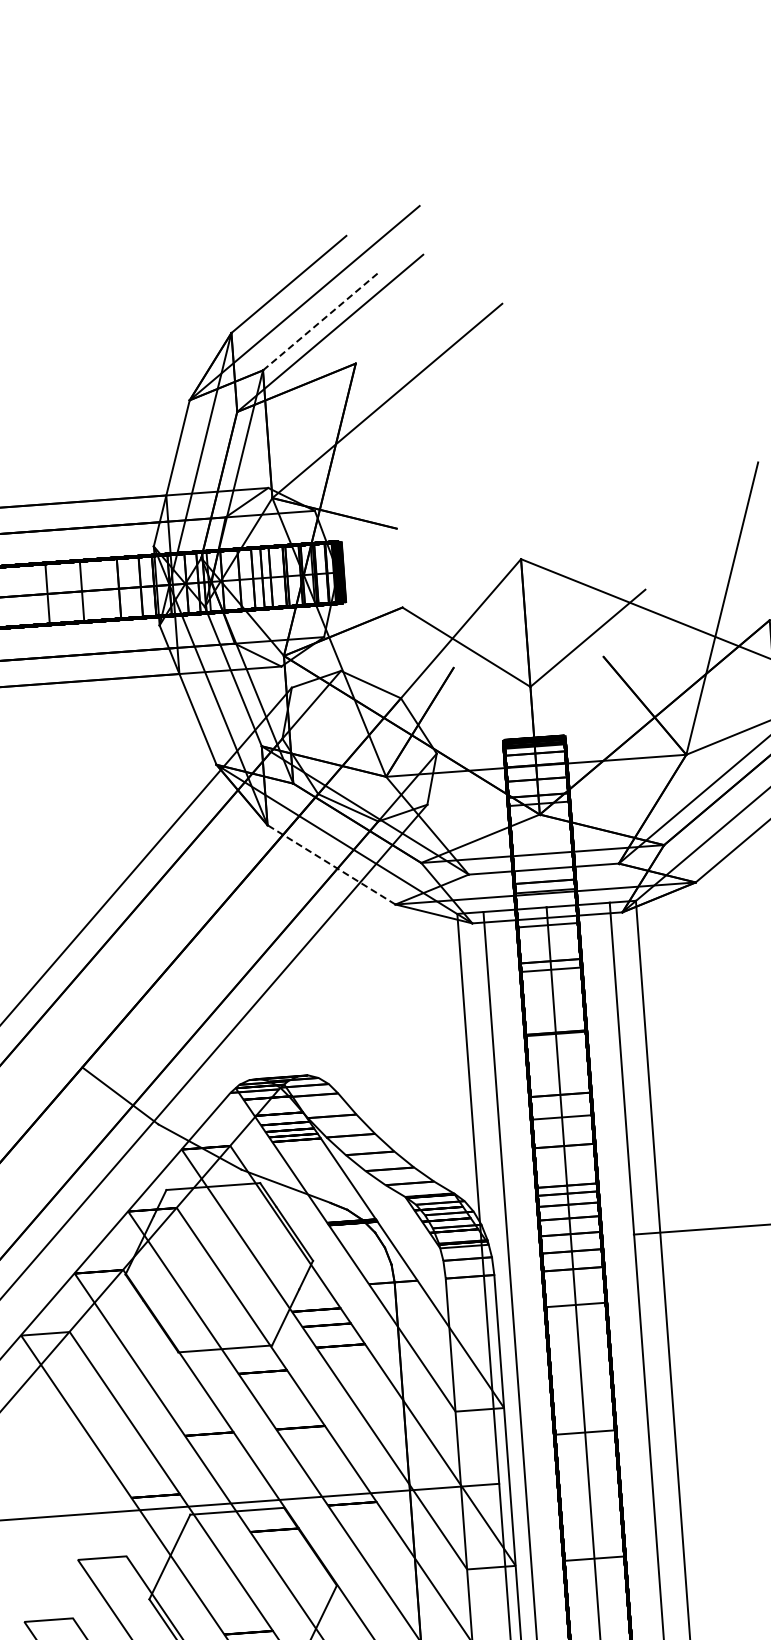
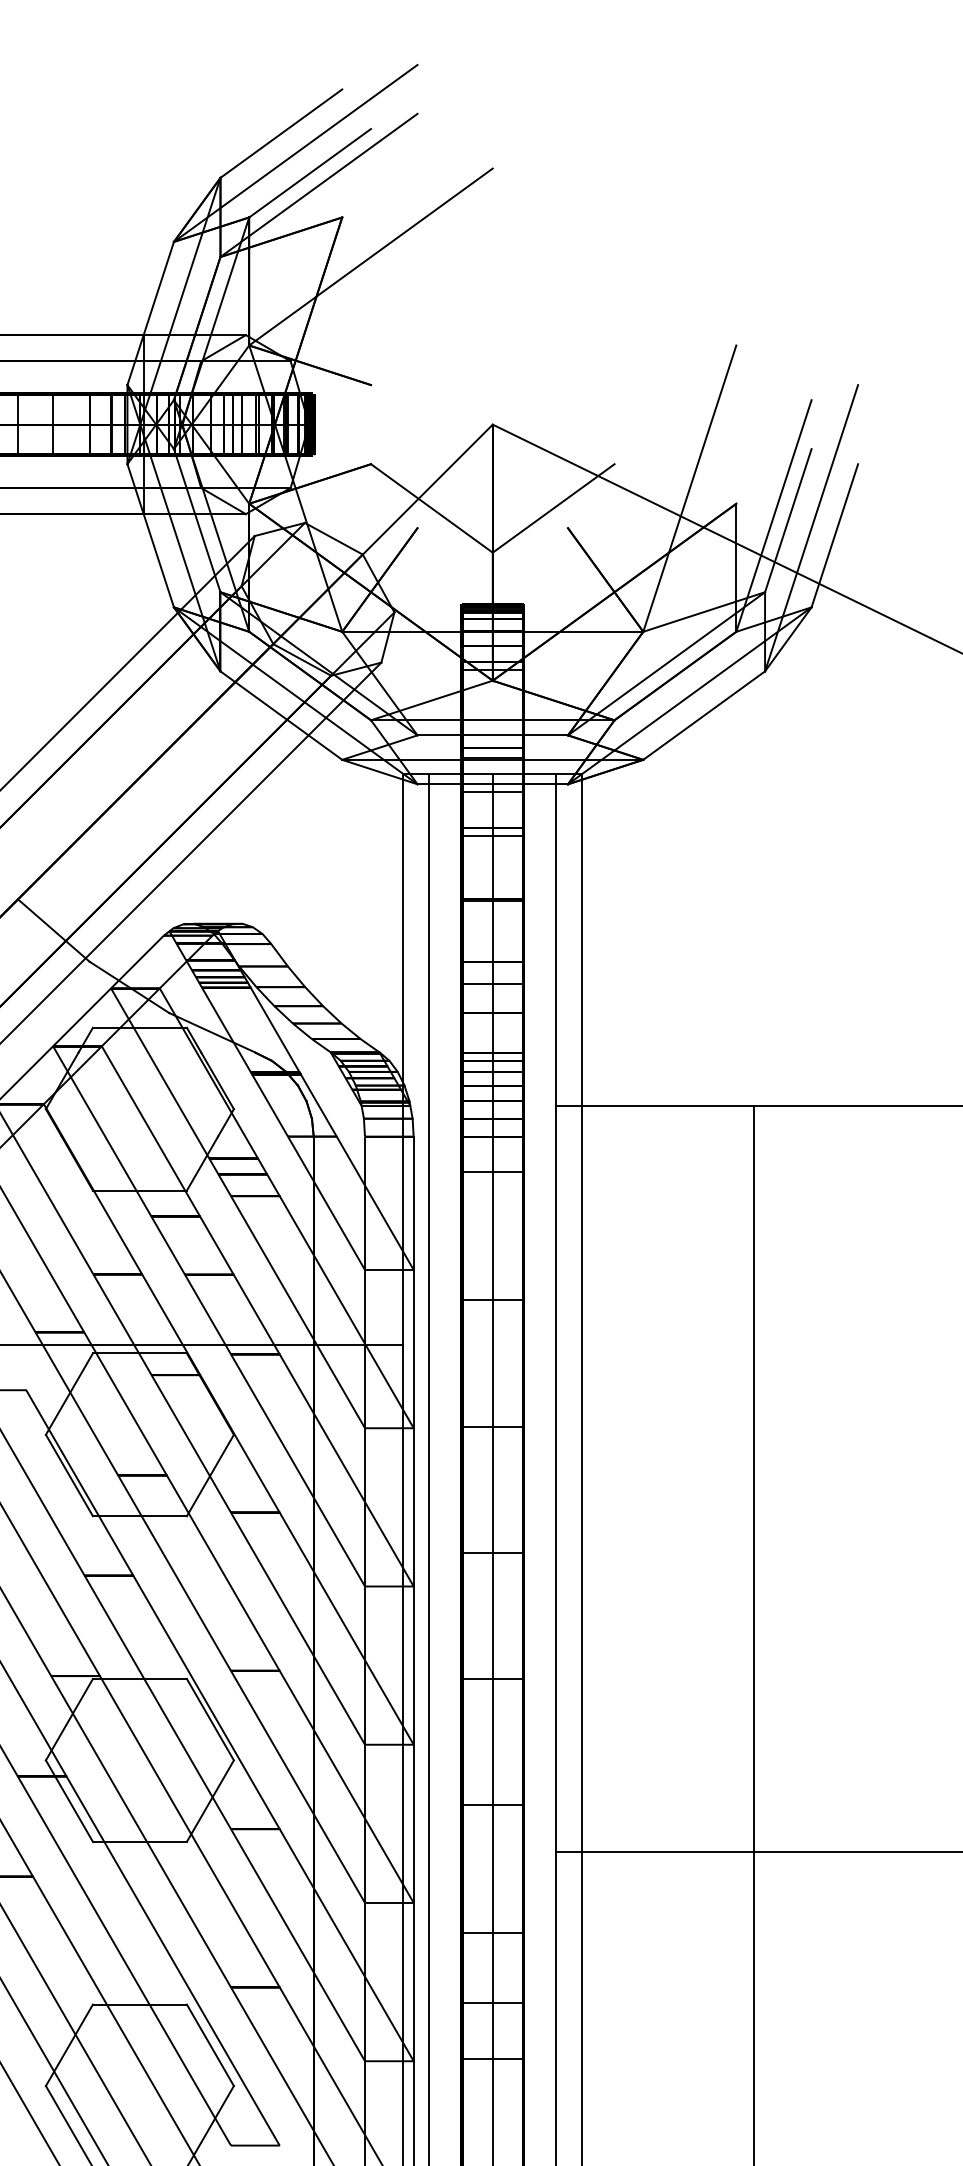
line: (320, 321) -> (310, 172), dashed -> solid
line: (330, 864) -> (280, 715), dashed -> solid

